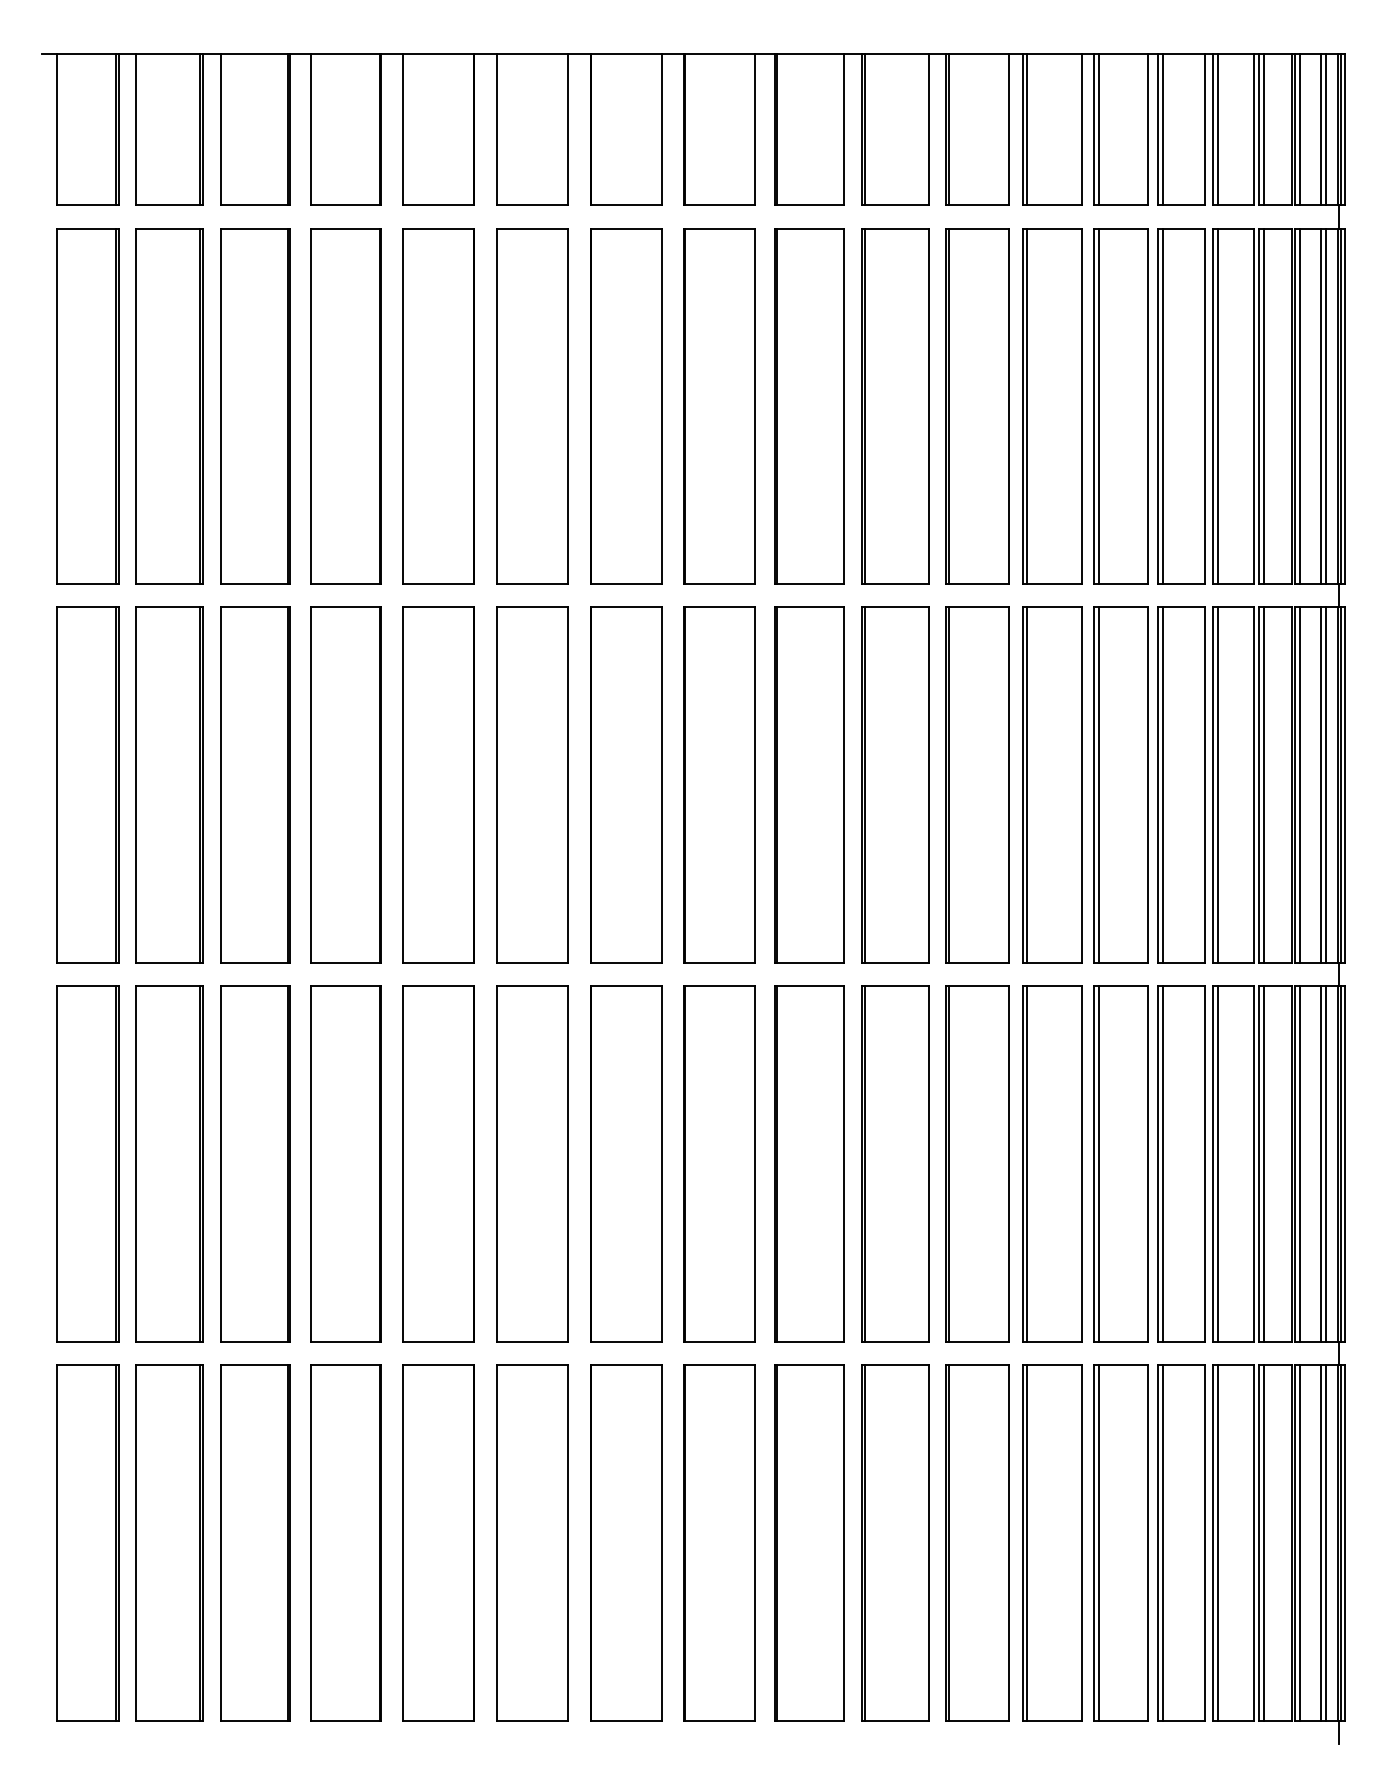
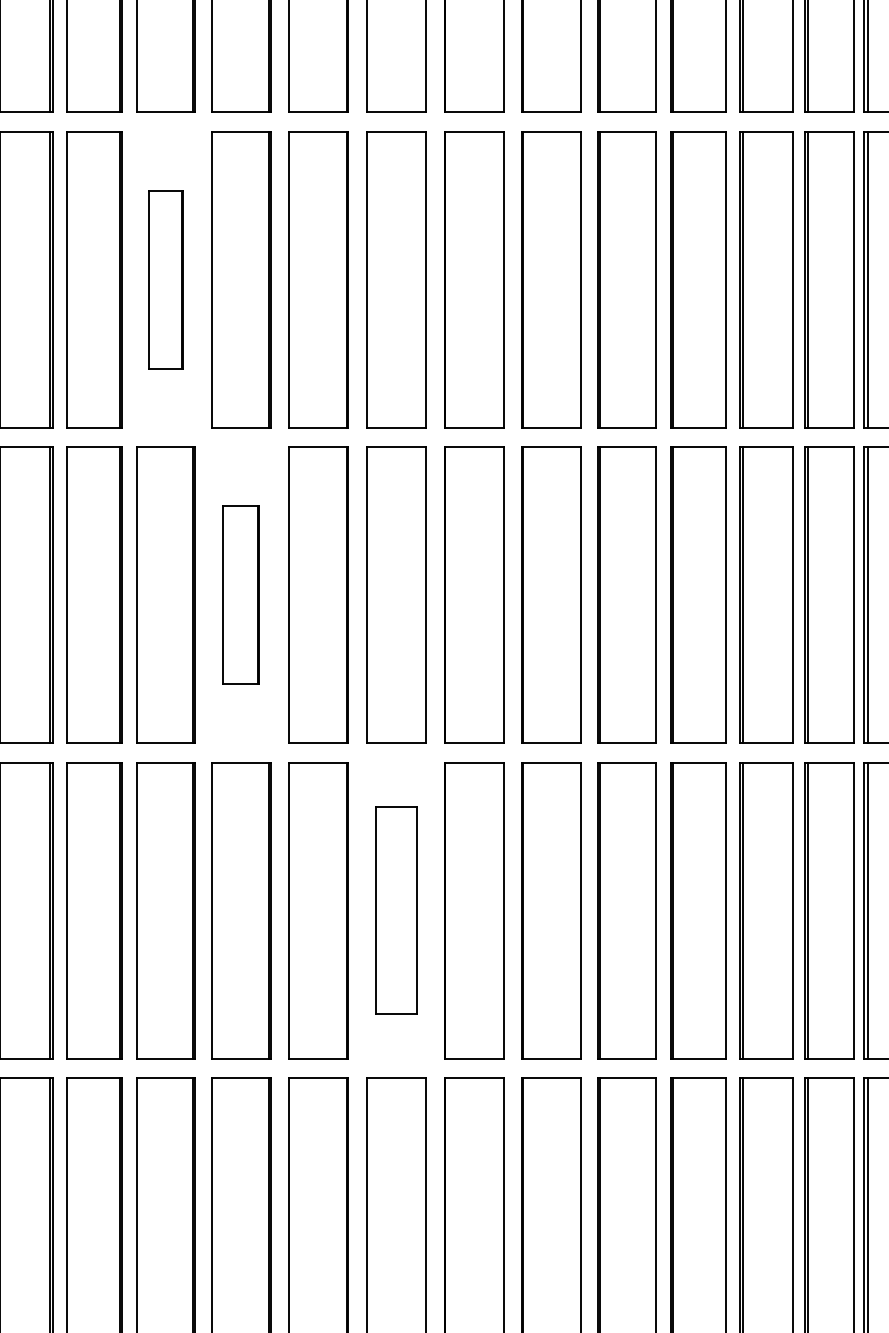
part: (255, 406) -> (165, 279), size x0.6
part: (345, 784) -> (240, 594), size x0.6
part: (532, 1163) -> (396, 910), size x0.7

